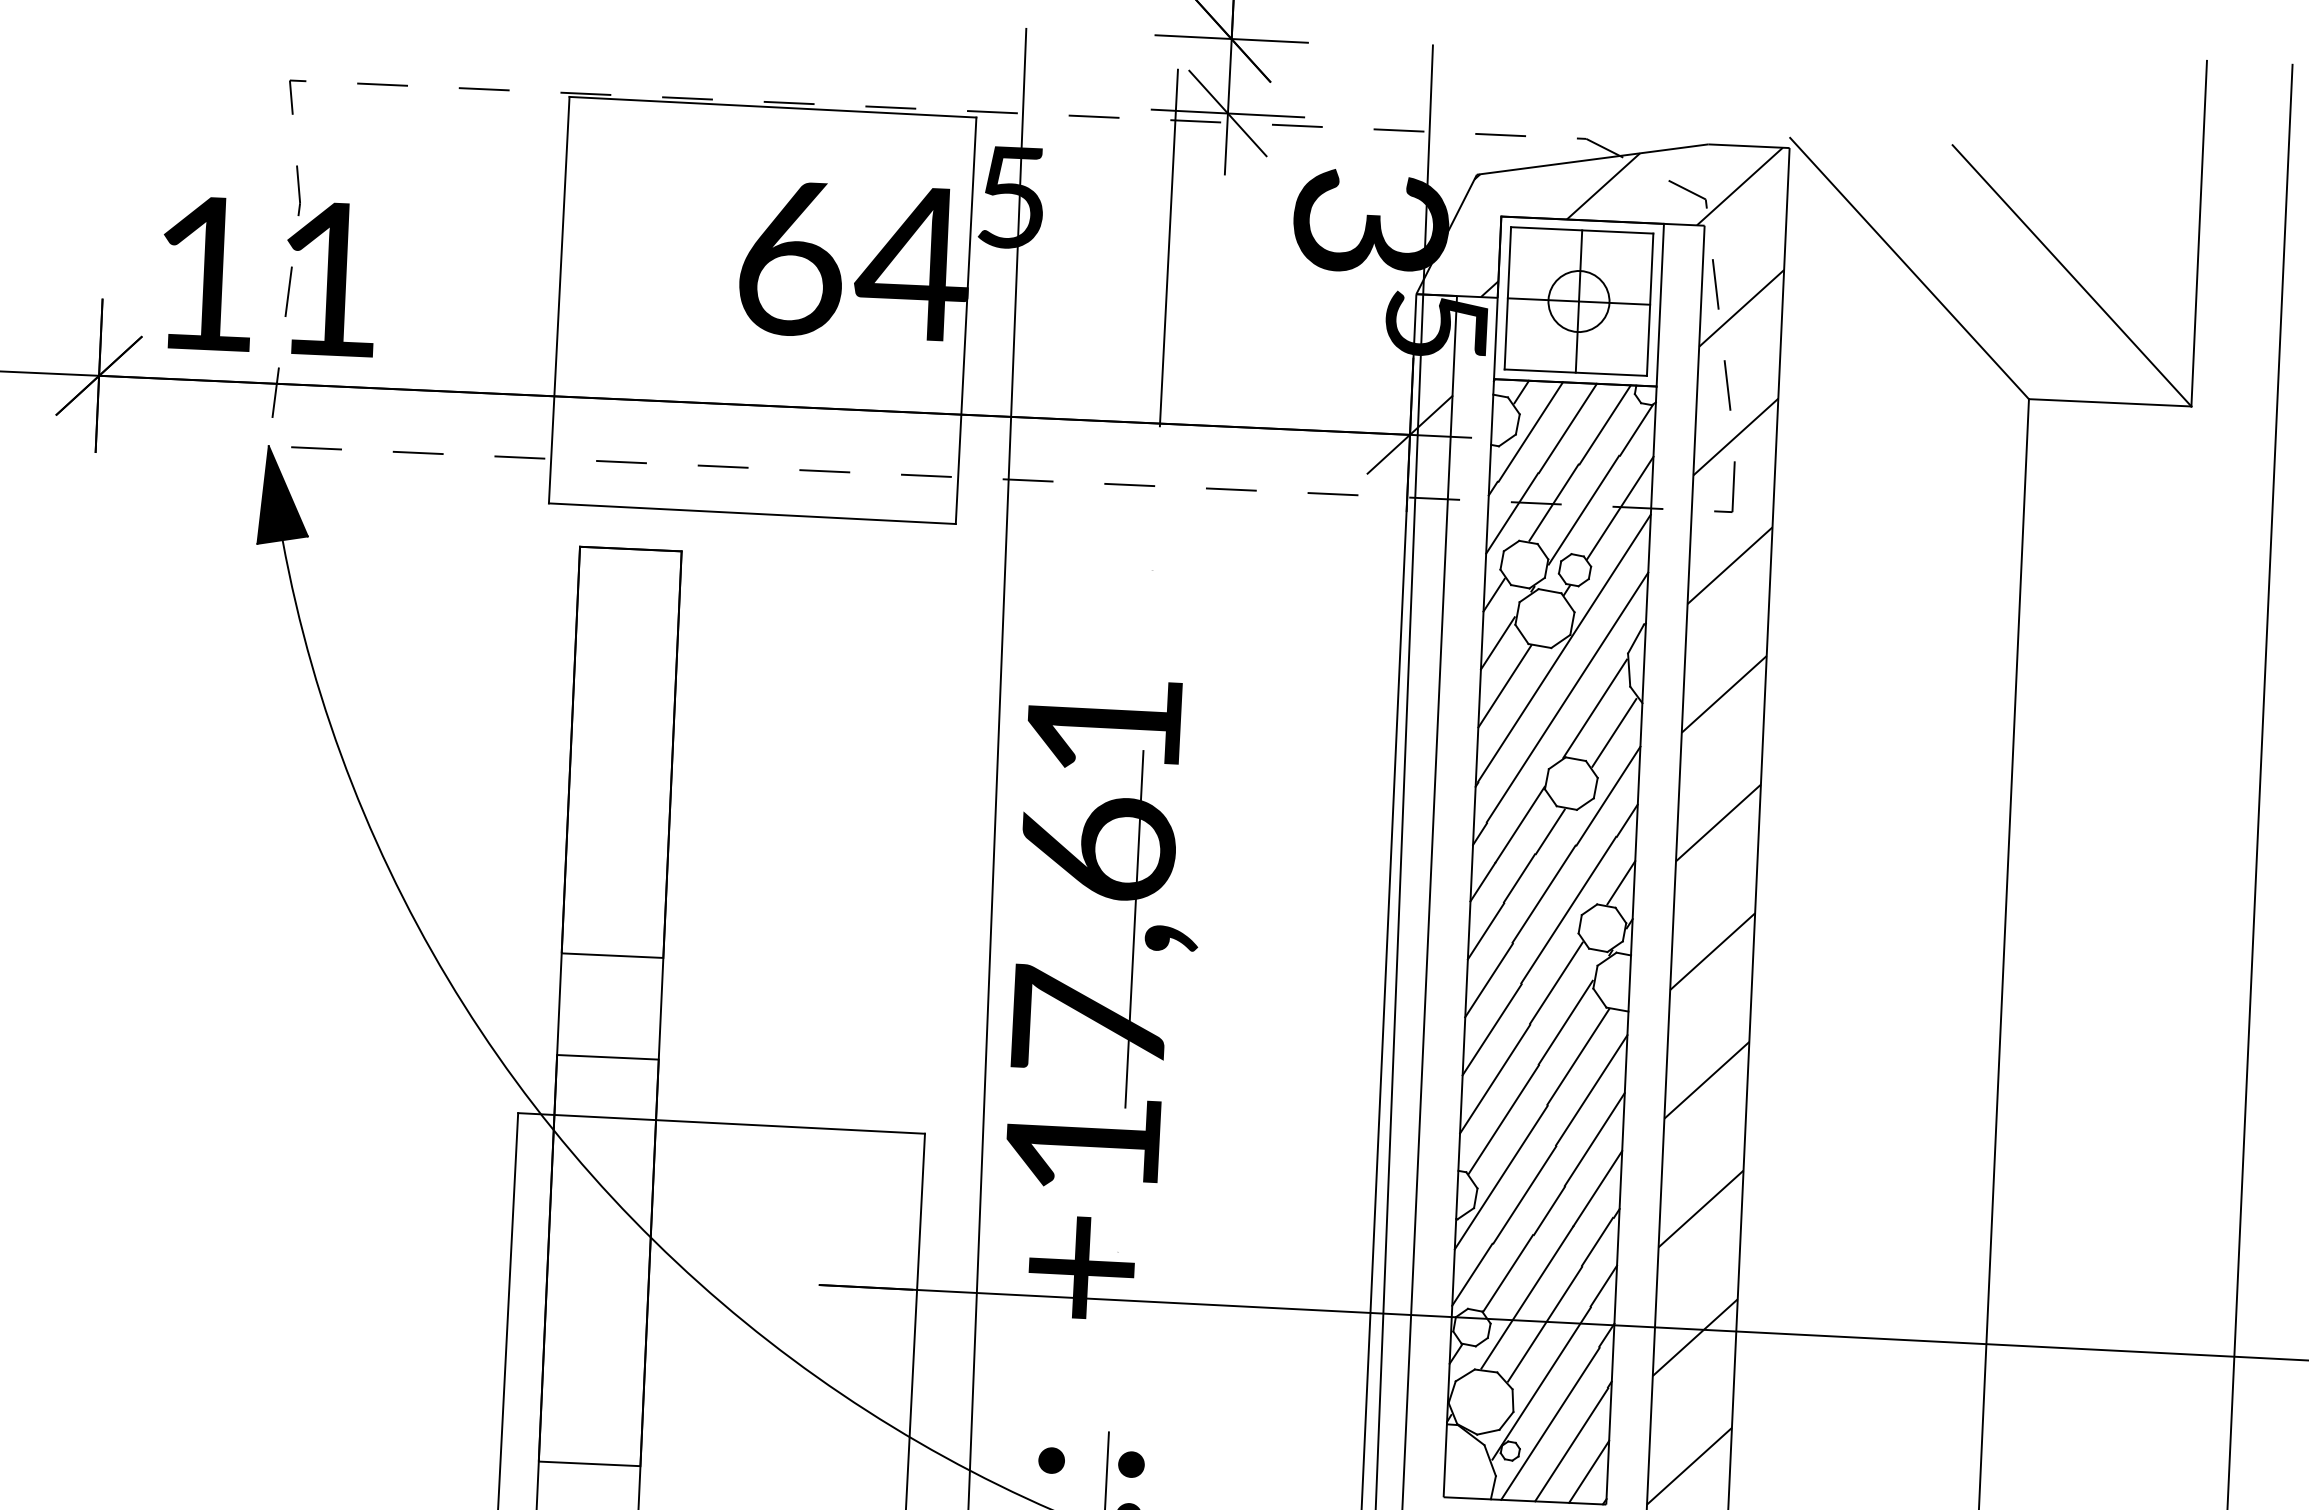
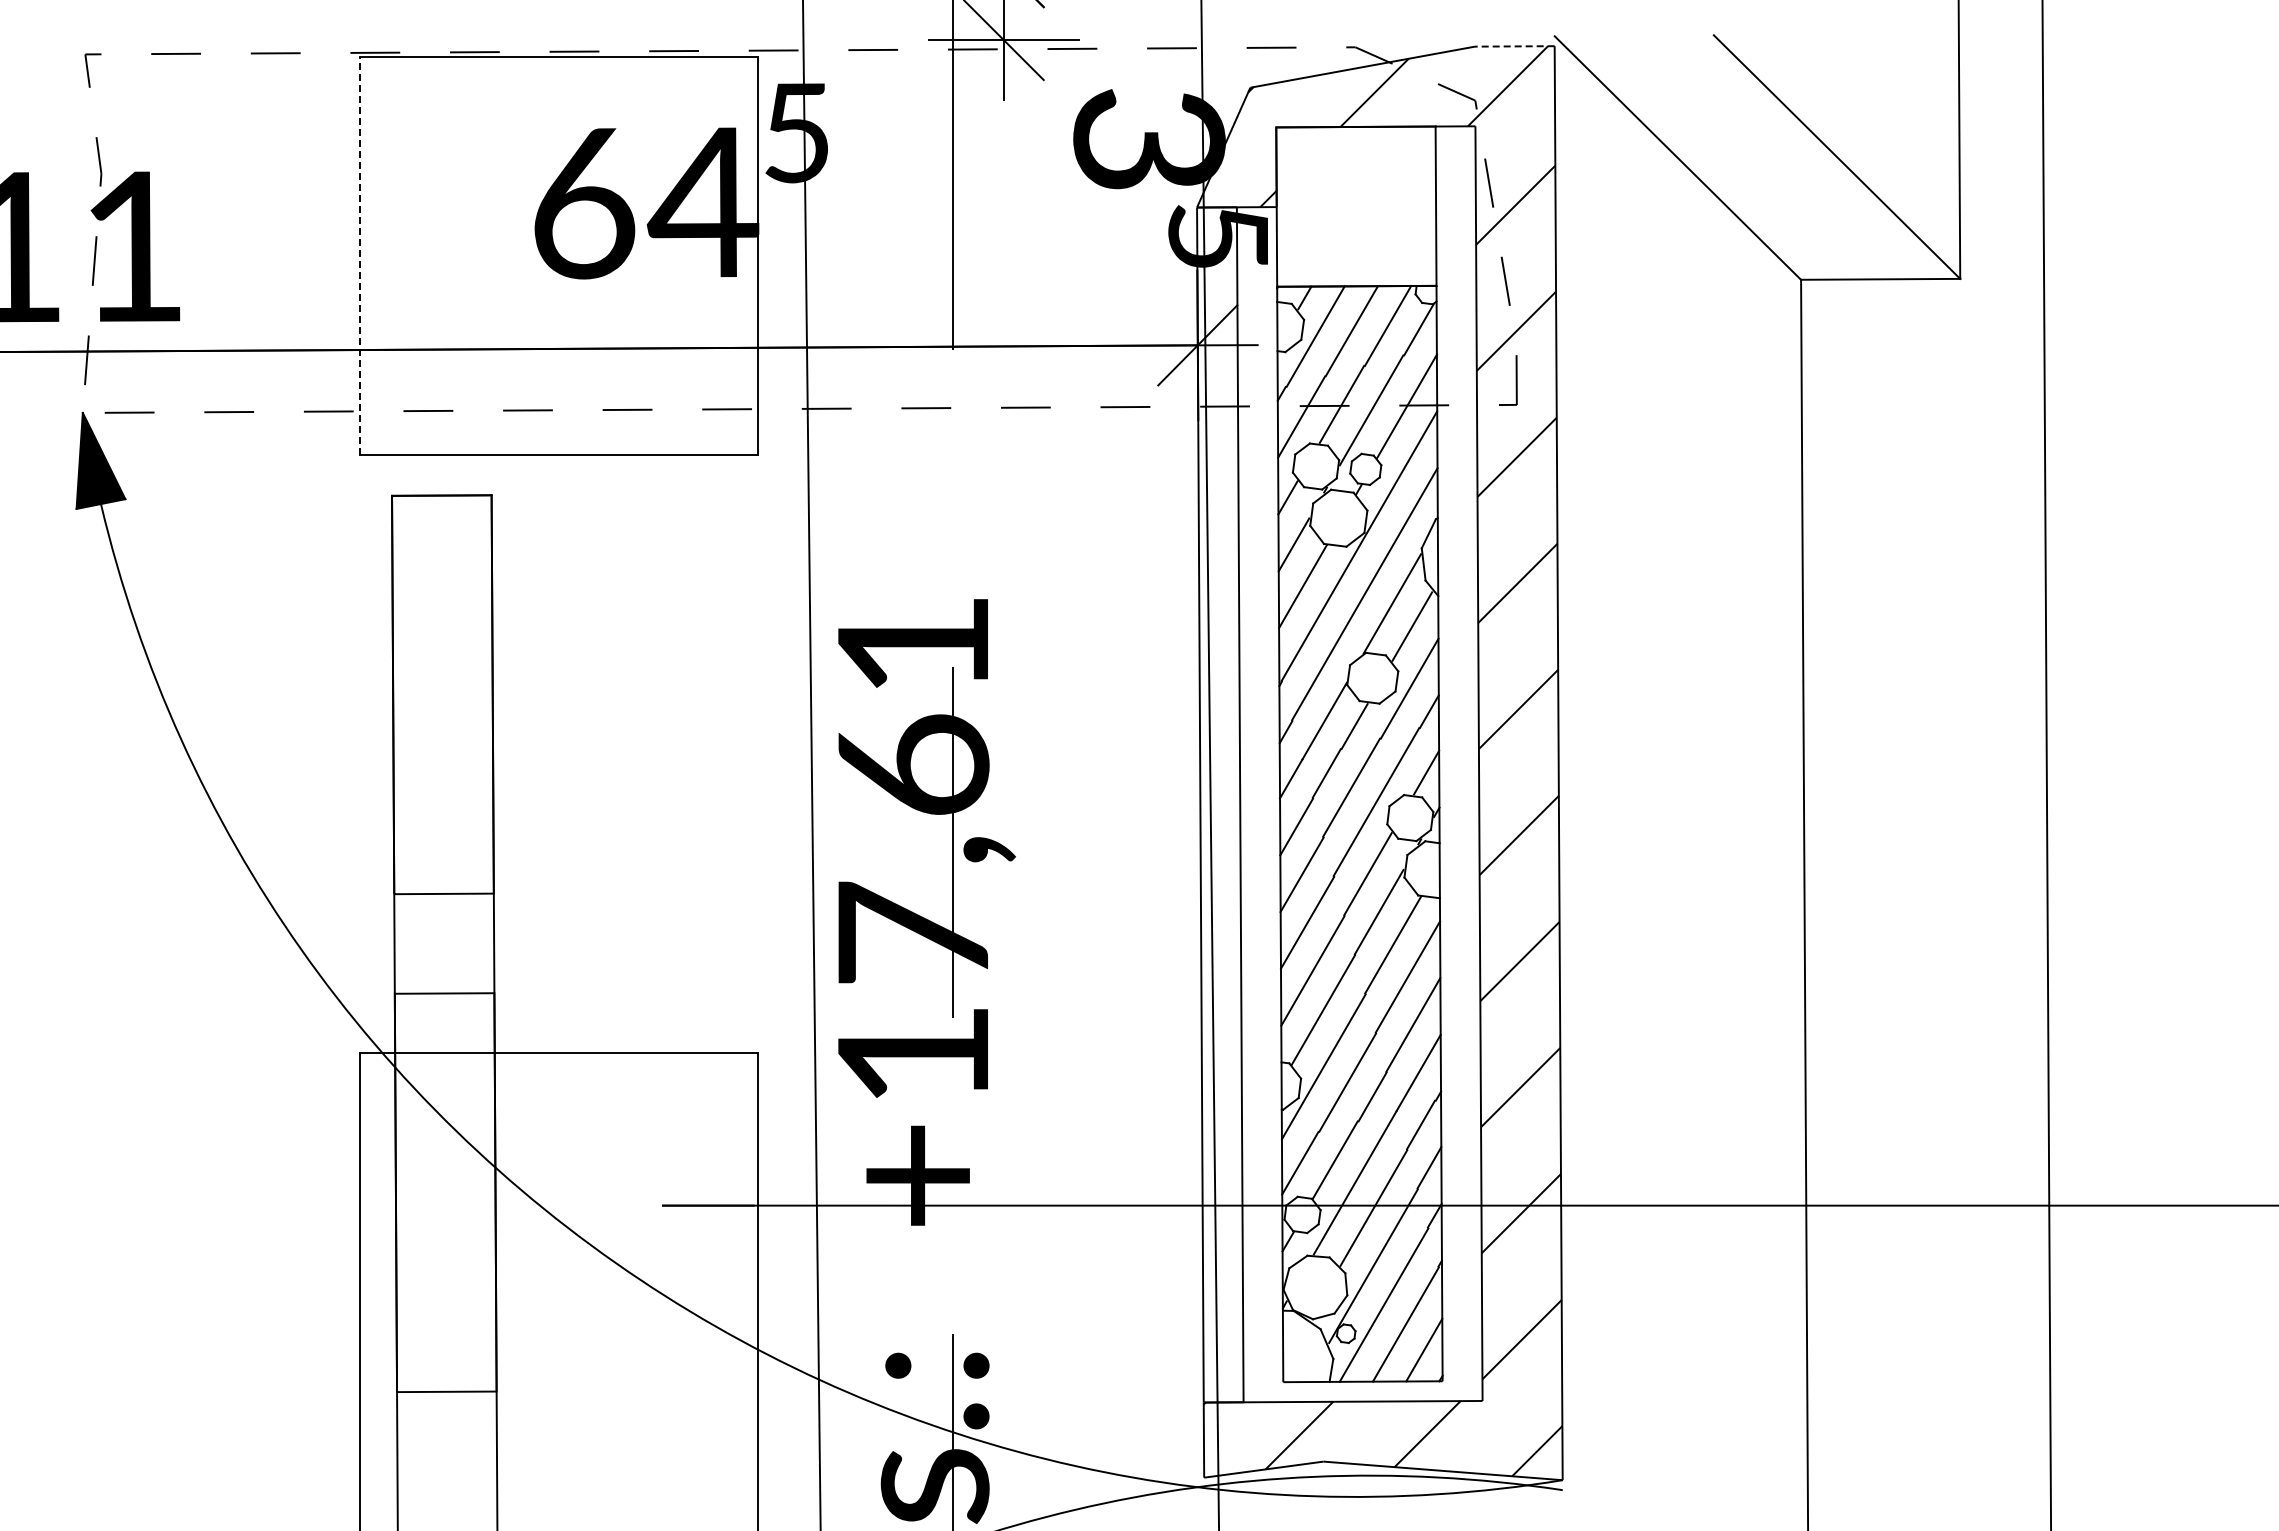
line: (1748, 146) -> (1514, 46), solid -> dashed
line: (559, 299) -> (359, 255), solid -> dashed
part: (1579, 301) -> (1356, 206), removed

